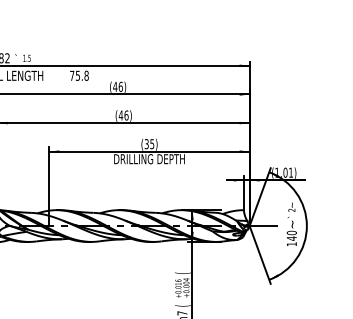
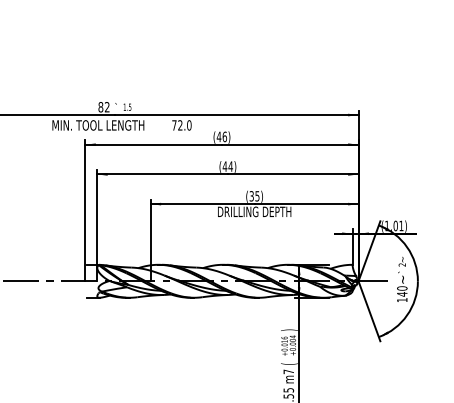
text: (81, 75) -> (184, 125), 75.8 -> 72.0
text: (126, 115) -> (230, 166), (46) -> (44)
text: (183, 273) -> (289, 330), ( -> )

